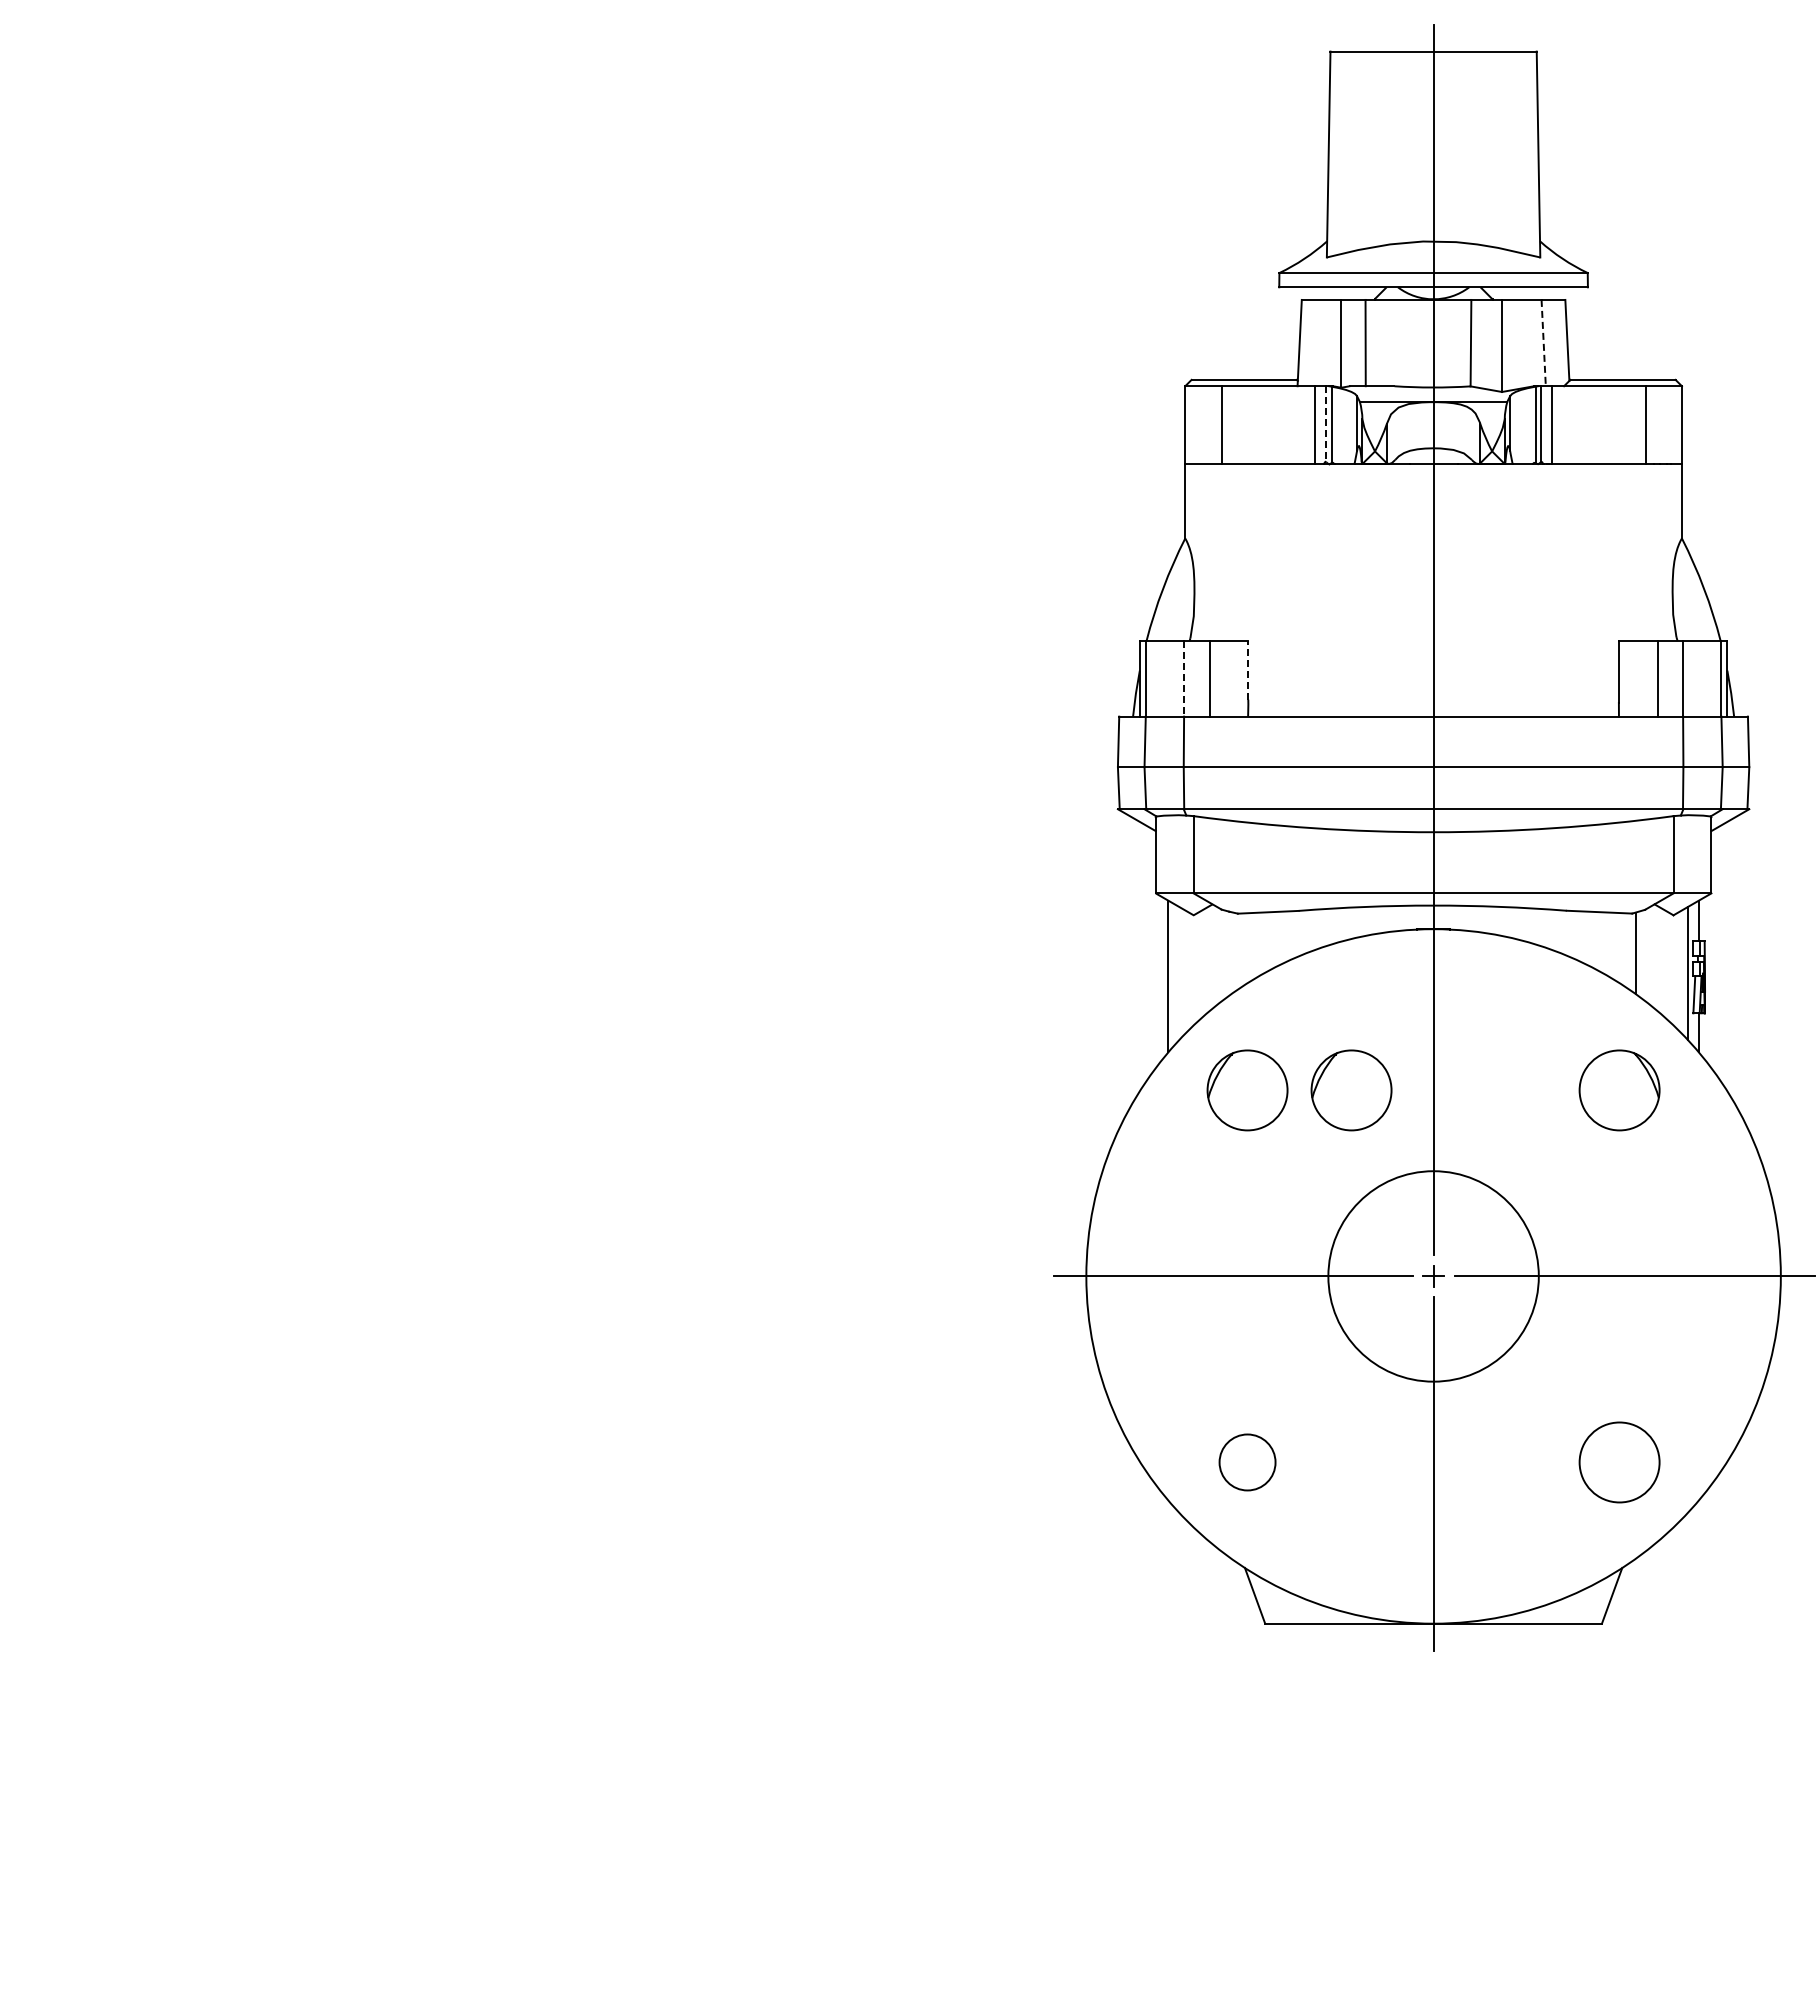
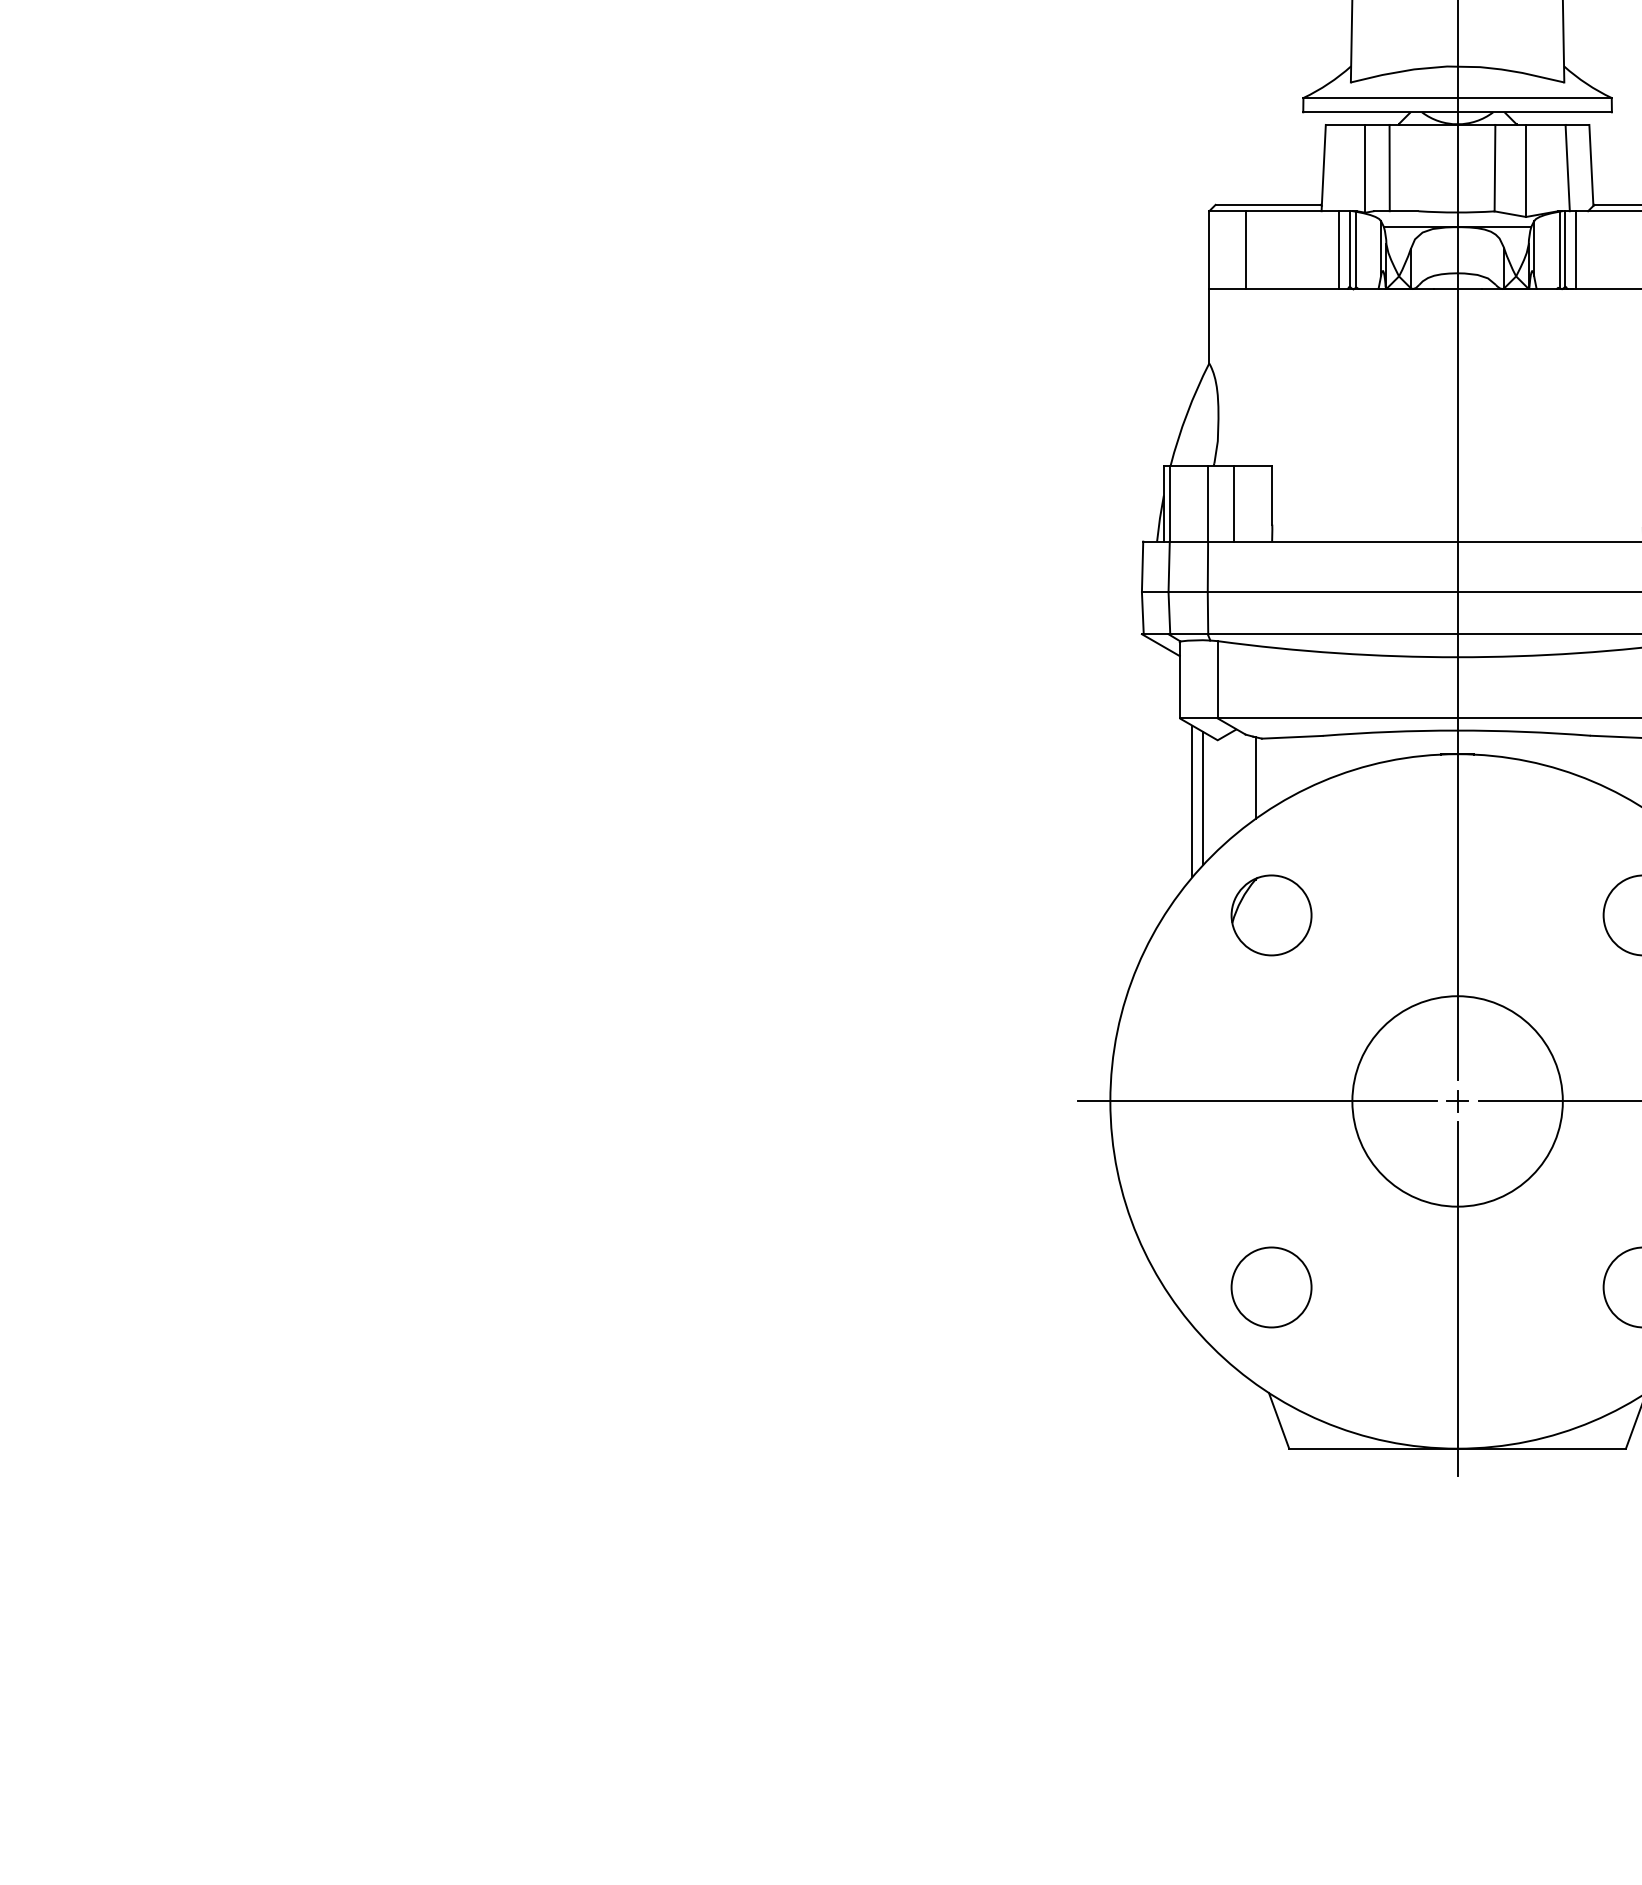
line: (1543, 343) -> (1567, 168), dashed -> solid
line: (1326, 424) -> (1350, 249), dashed -> solid
line: (1248, 669) -> (1272, 494), dashed -> solid
line: (1184, 678) -> (1208, 503), dashed -> solid
line: (1231, 953) -> (1255, 778), added
line: (1179, 973) -> (1203, 798), added
part: (1351, 1090) -> (1375, 915), removed
circle: (1247, 1462) -> (1271, 1287), size x1.43

